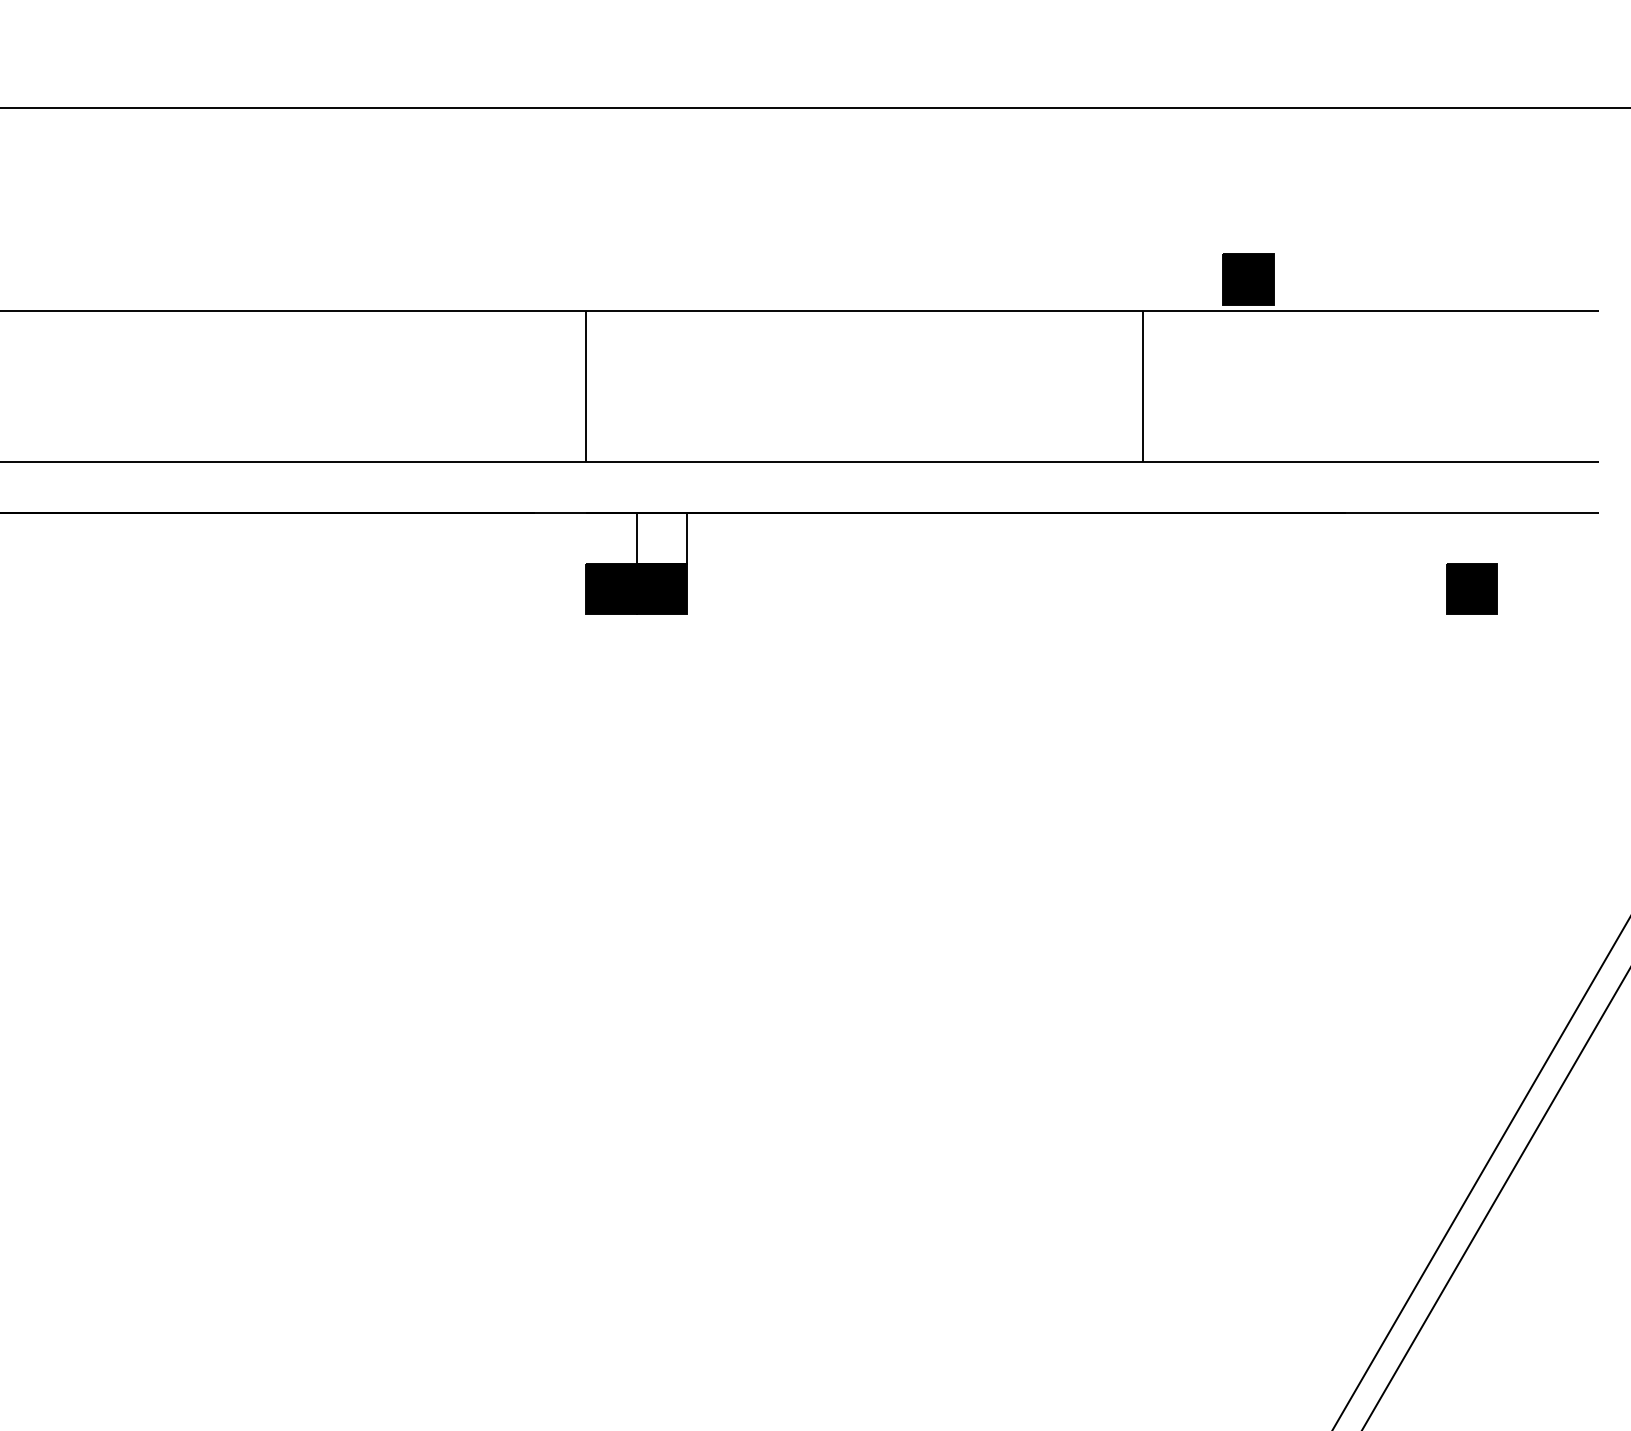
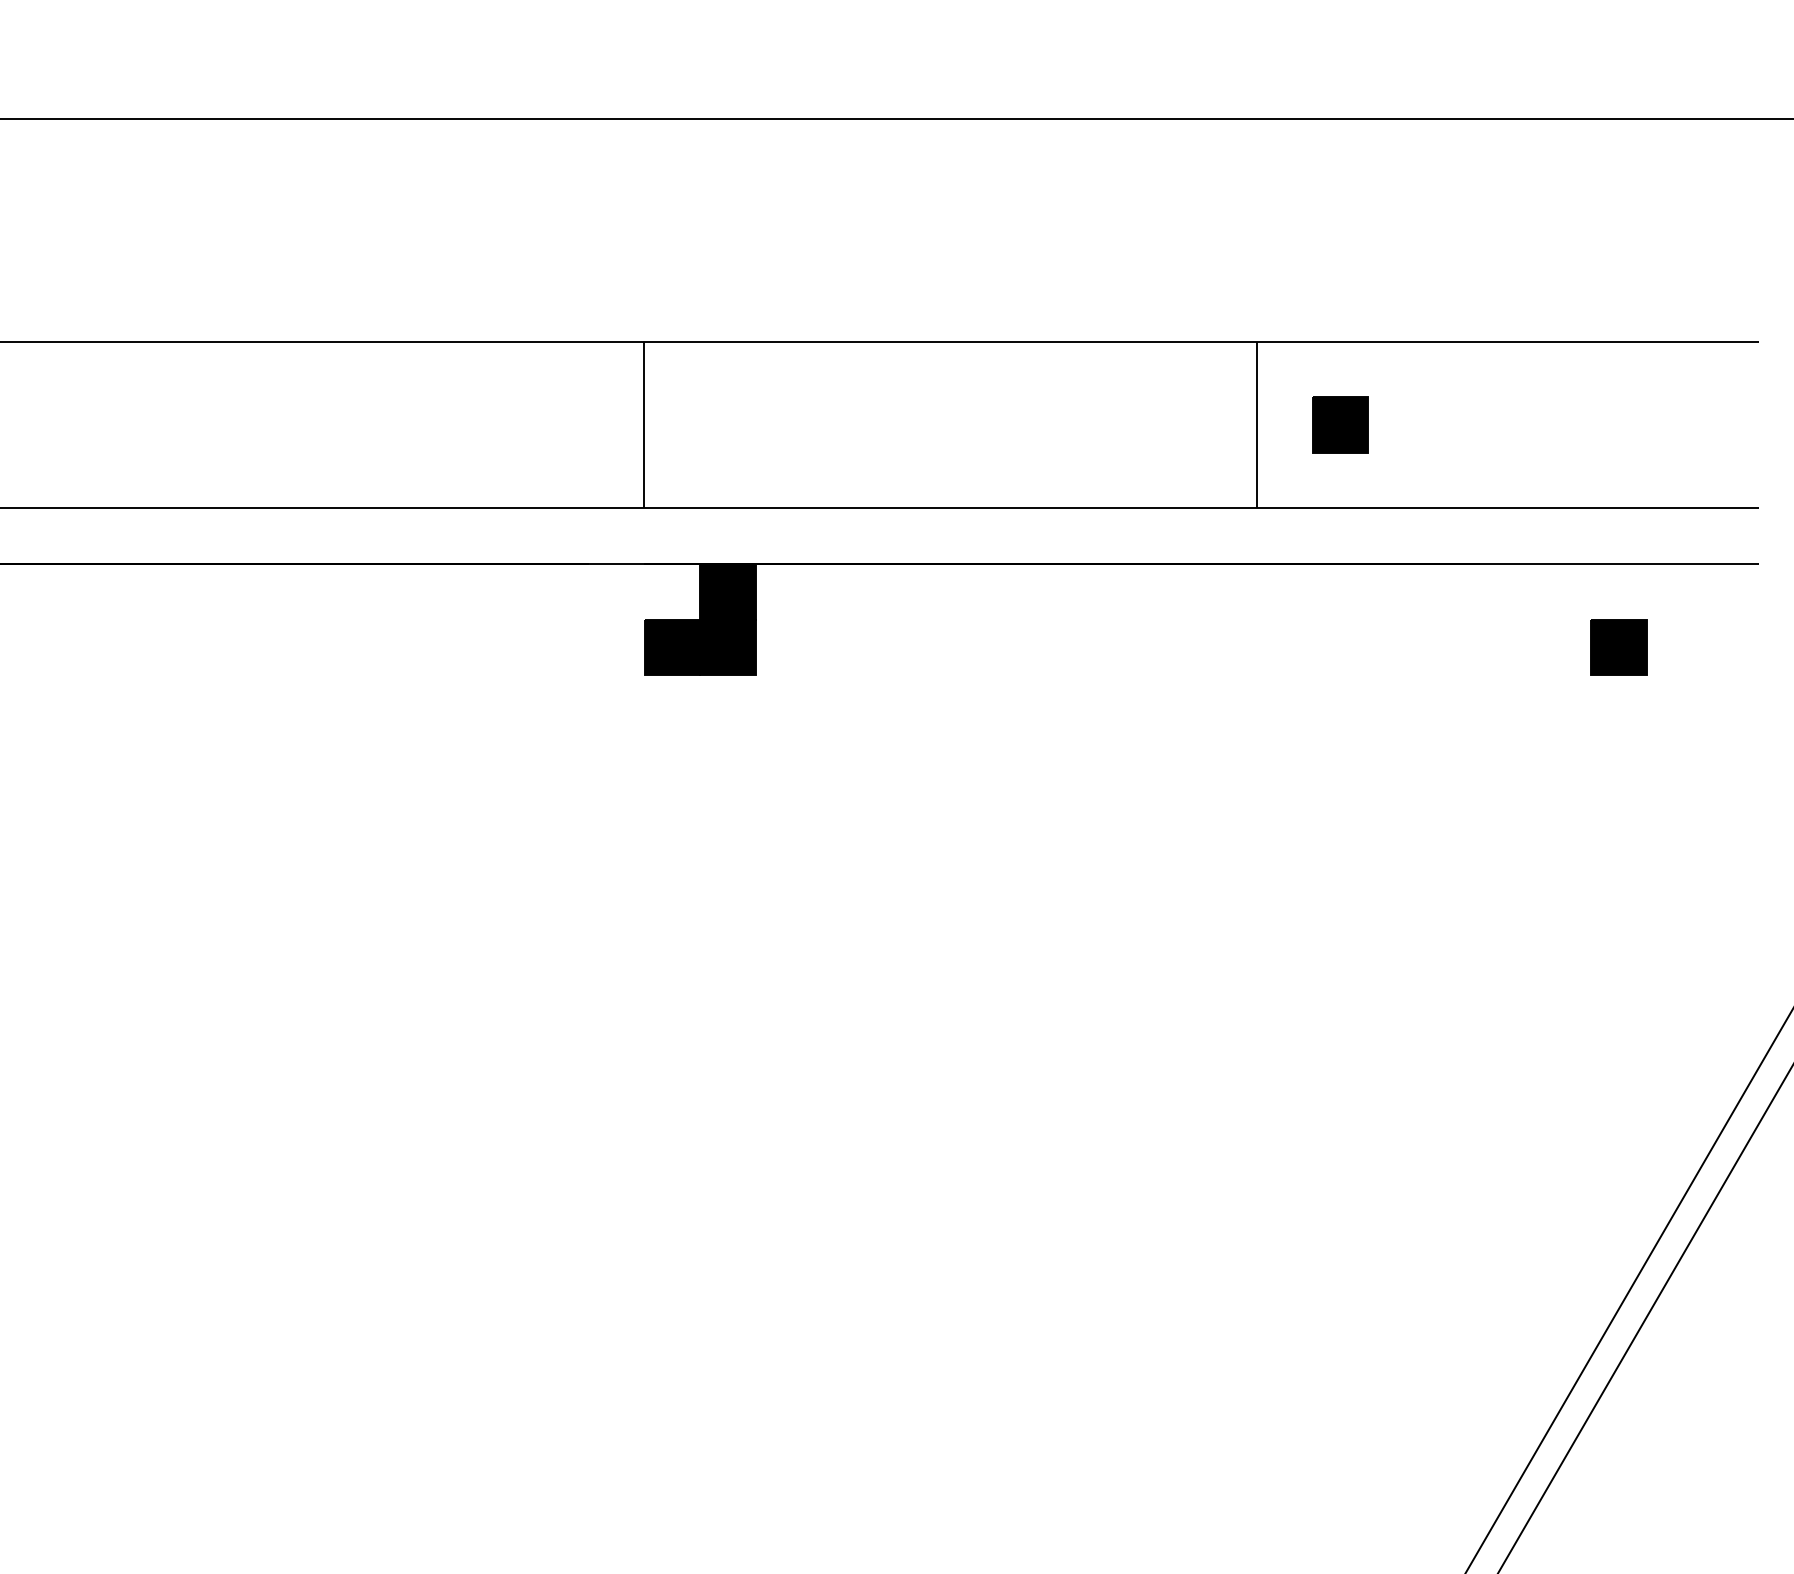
part: (1248, 278) -> (1340, 424), moved
fill: (661, 537) -> (727, 591), added

